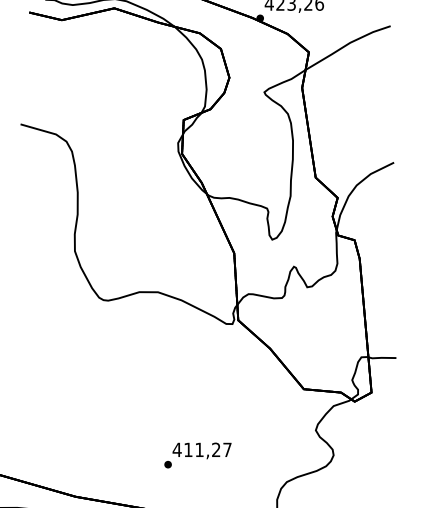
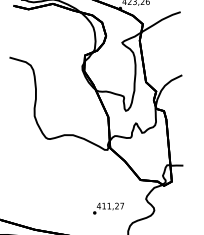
text: (197, 455) -> (108, 208), moved

